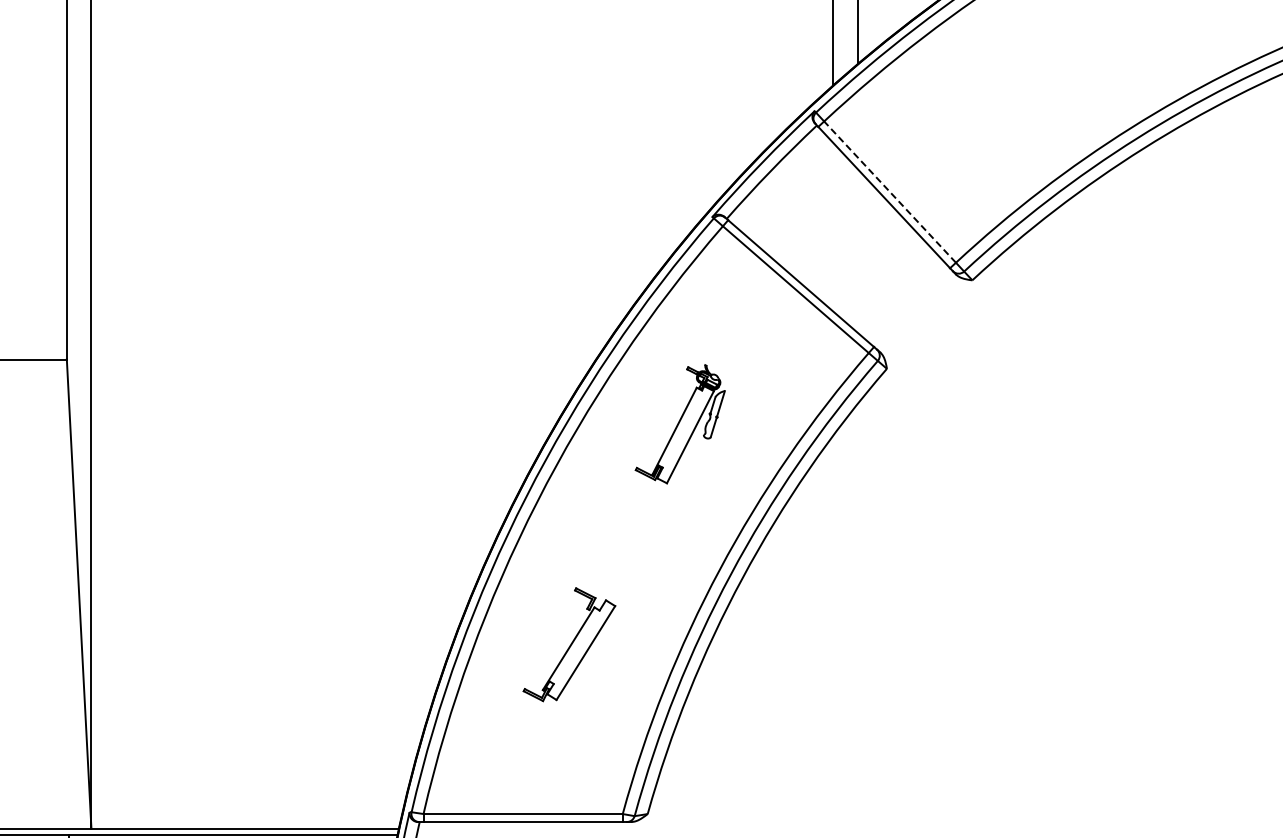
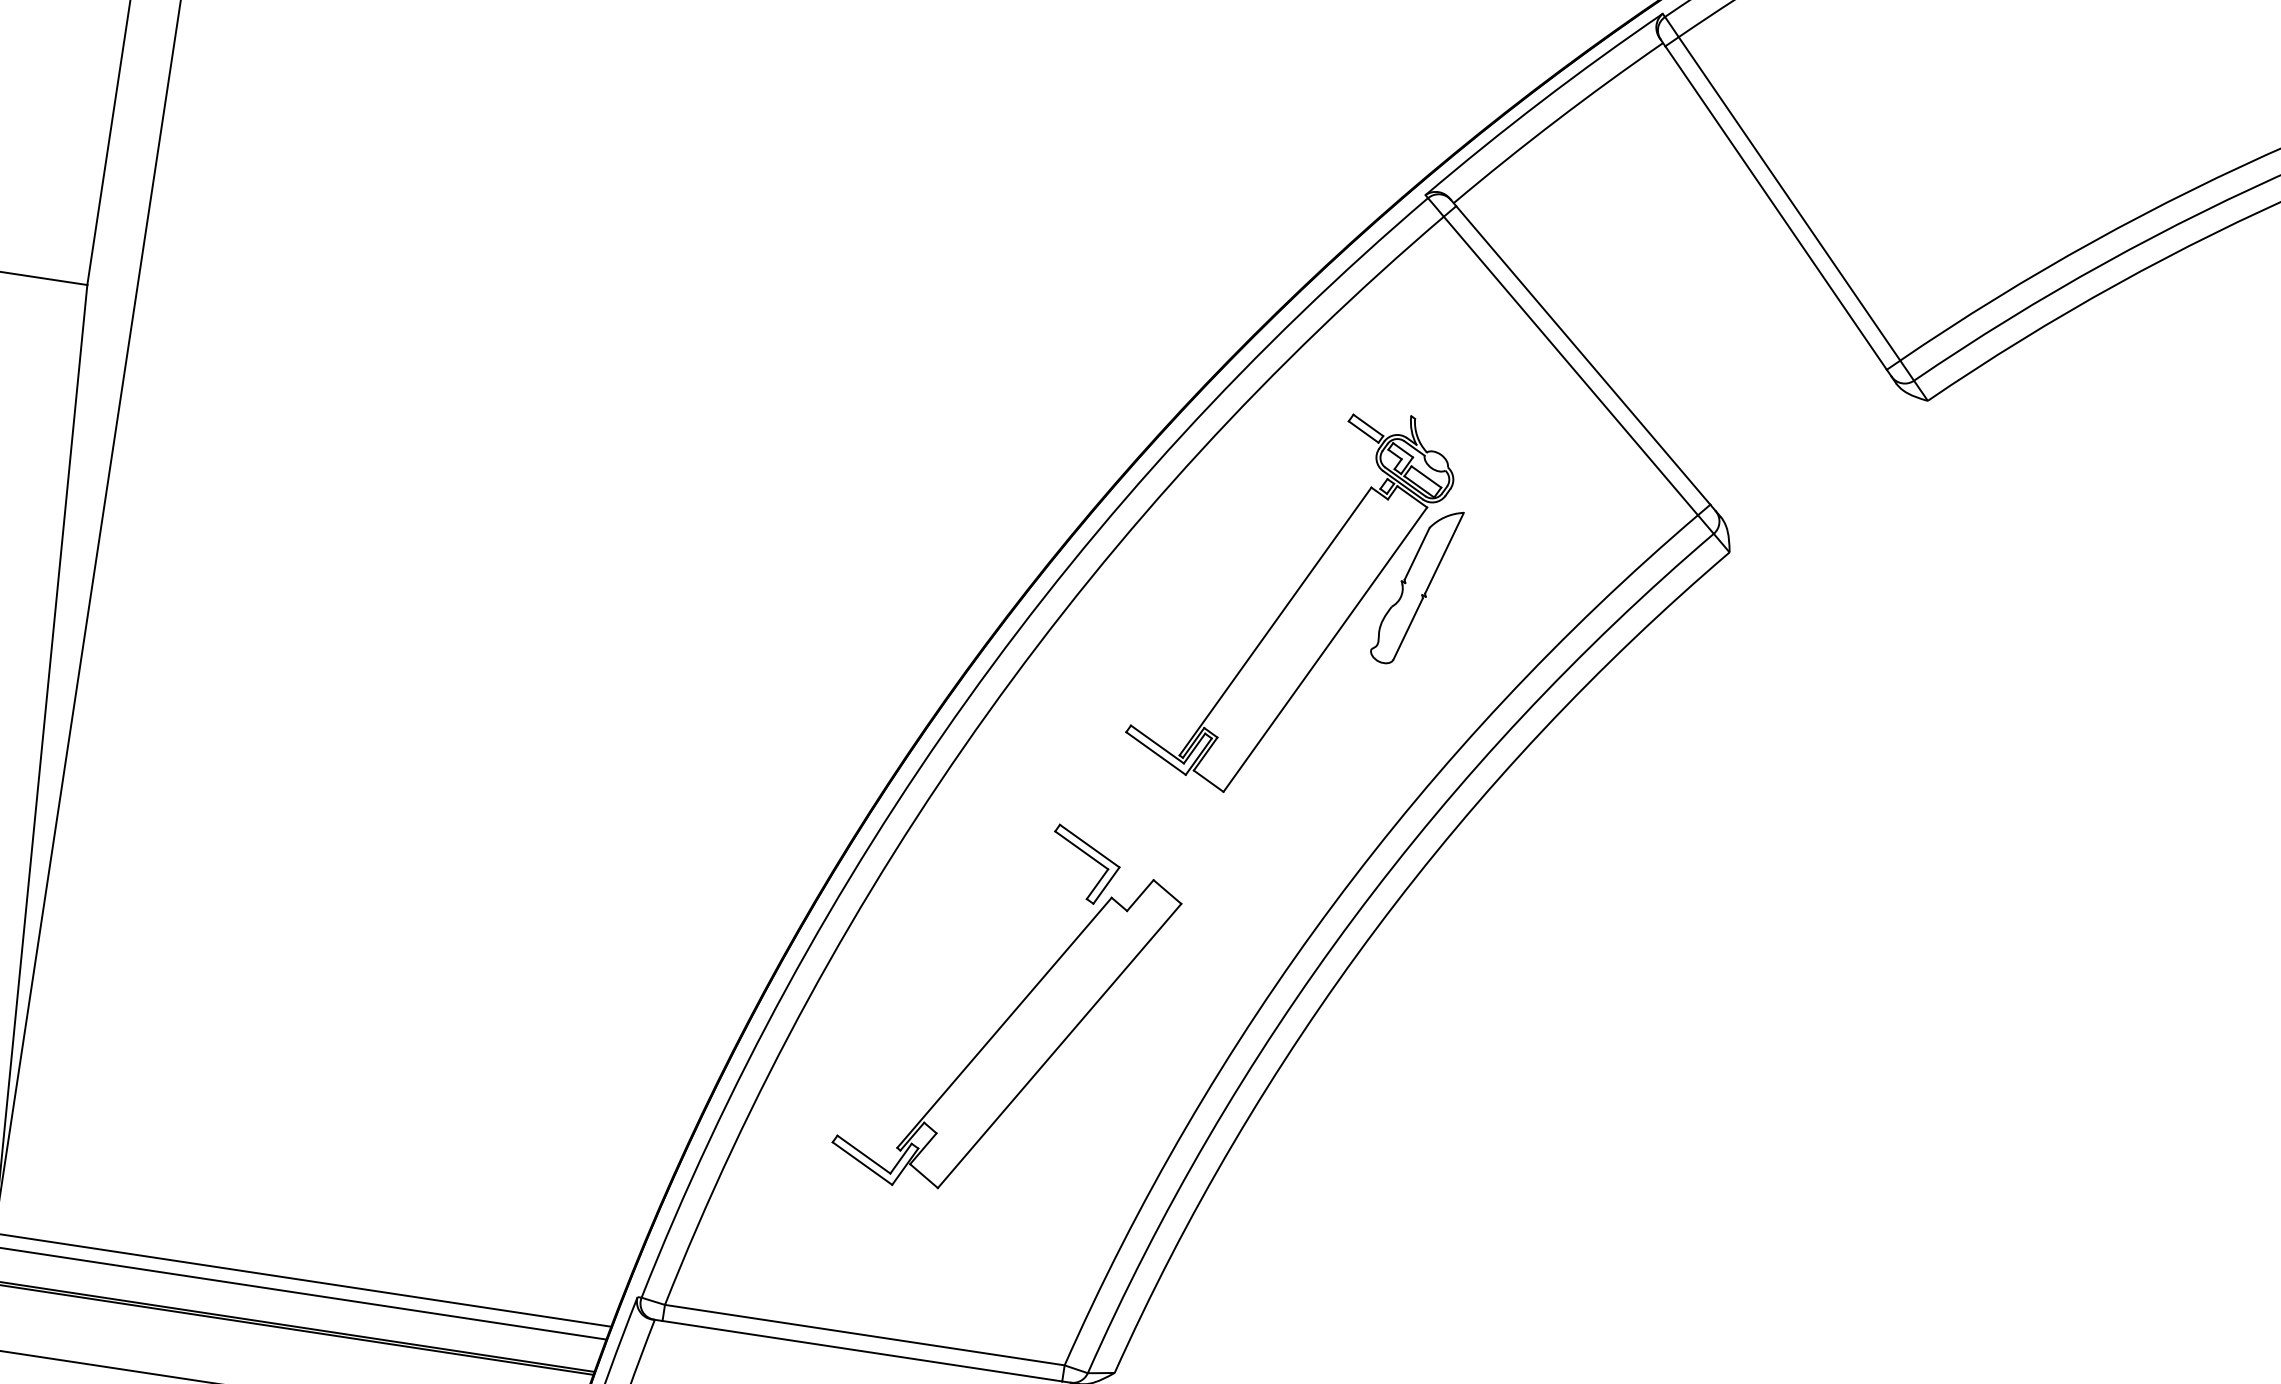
line: (890, 192) -> (1790, 199), dashed -> solid
part: (680, 423) -> (1298, 599), size x1.67
part: (569, 644) -> (1009, 1009), size x1.67

